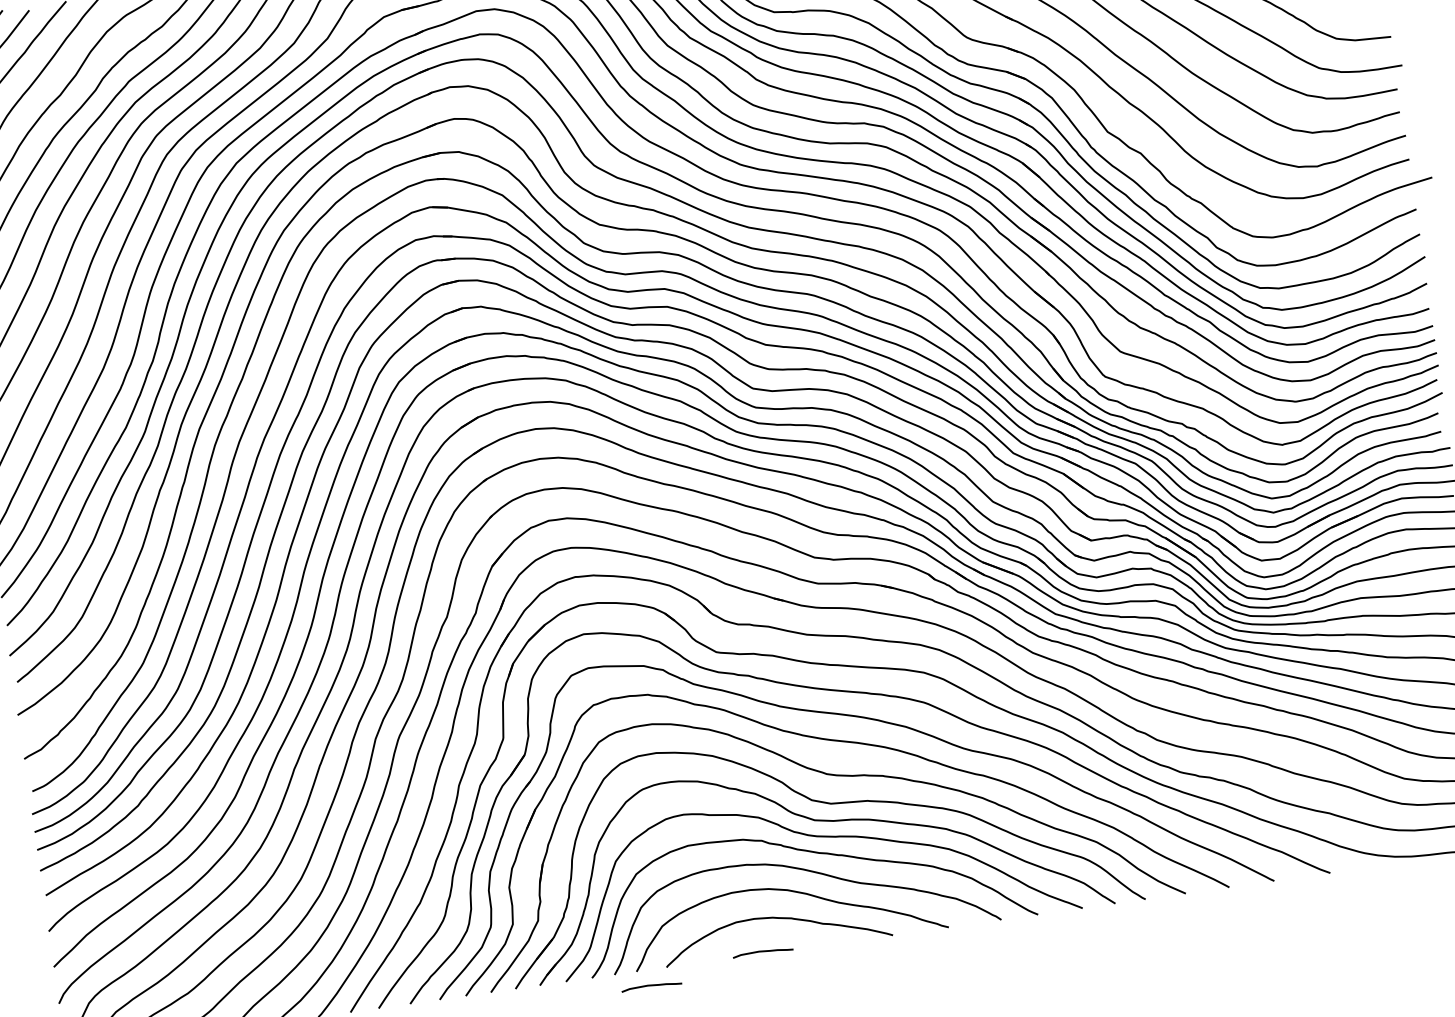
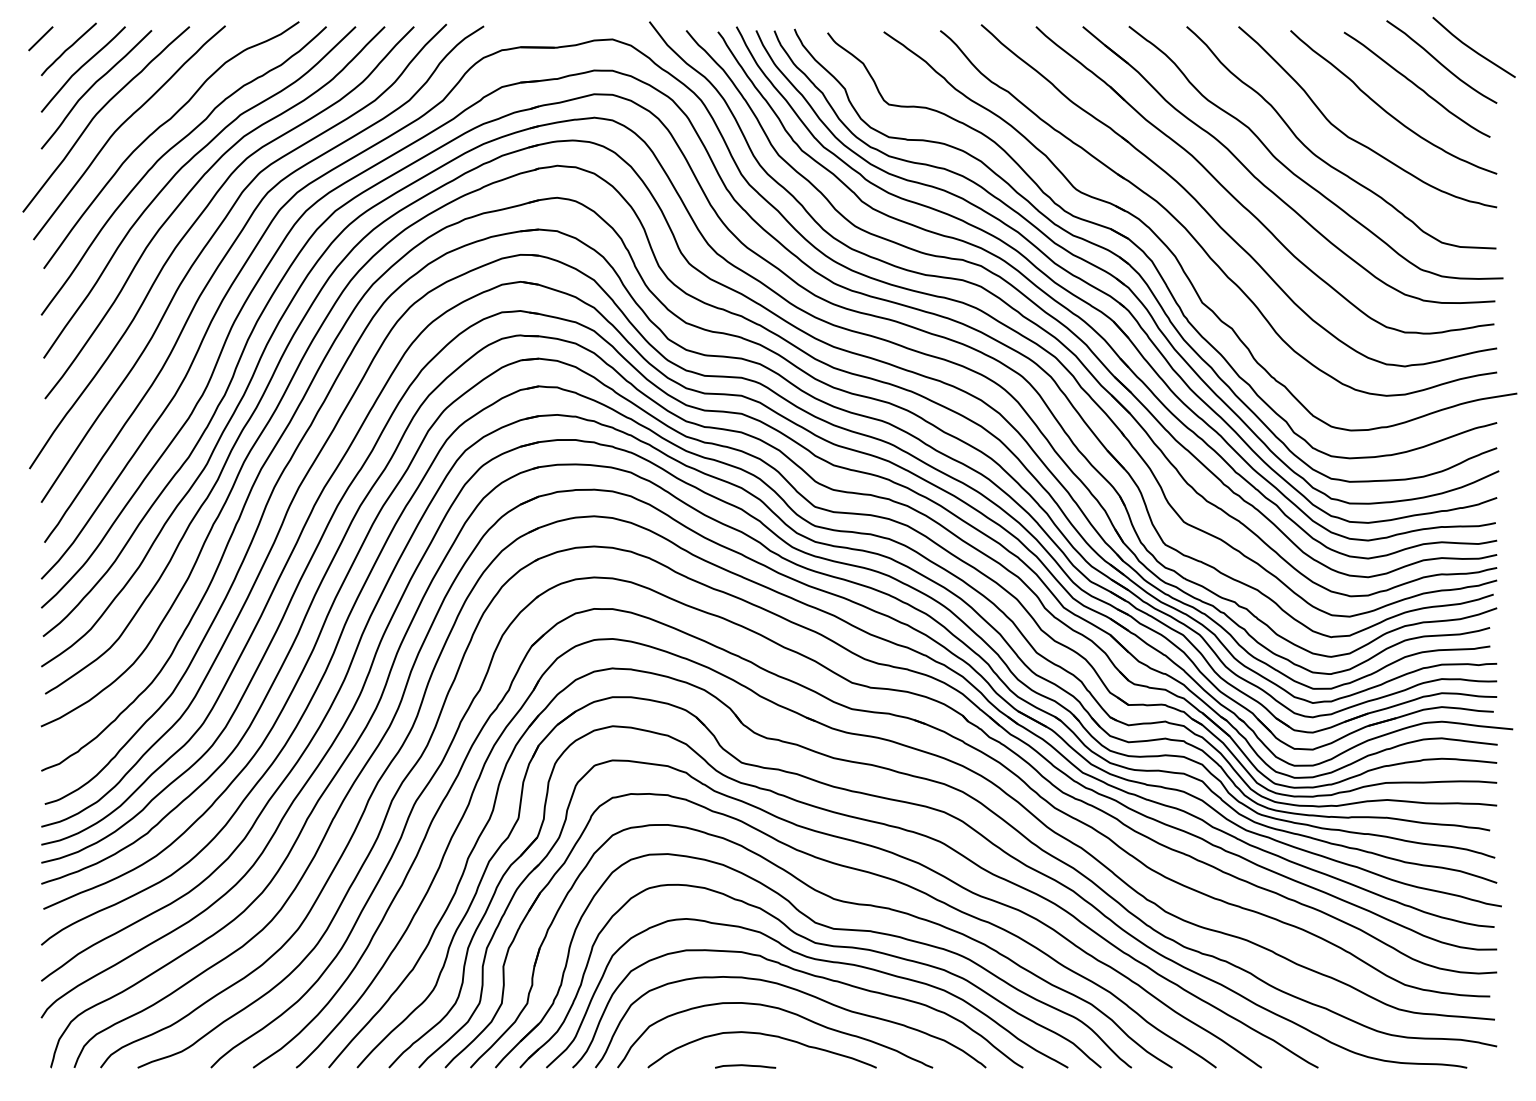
curve: (651, 986) -> (630, 1084), removed

